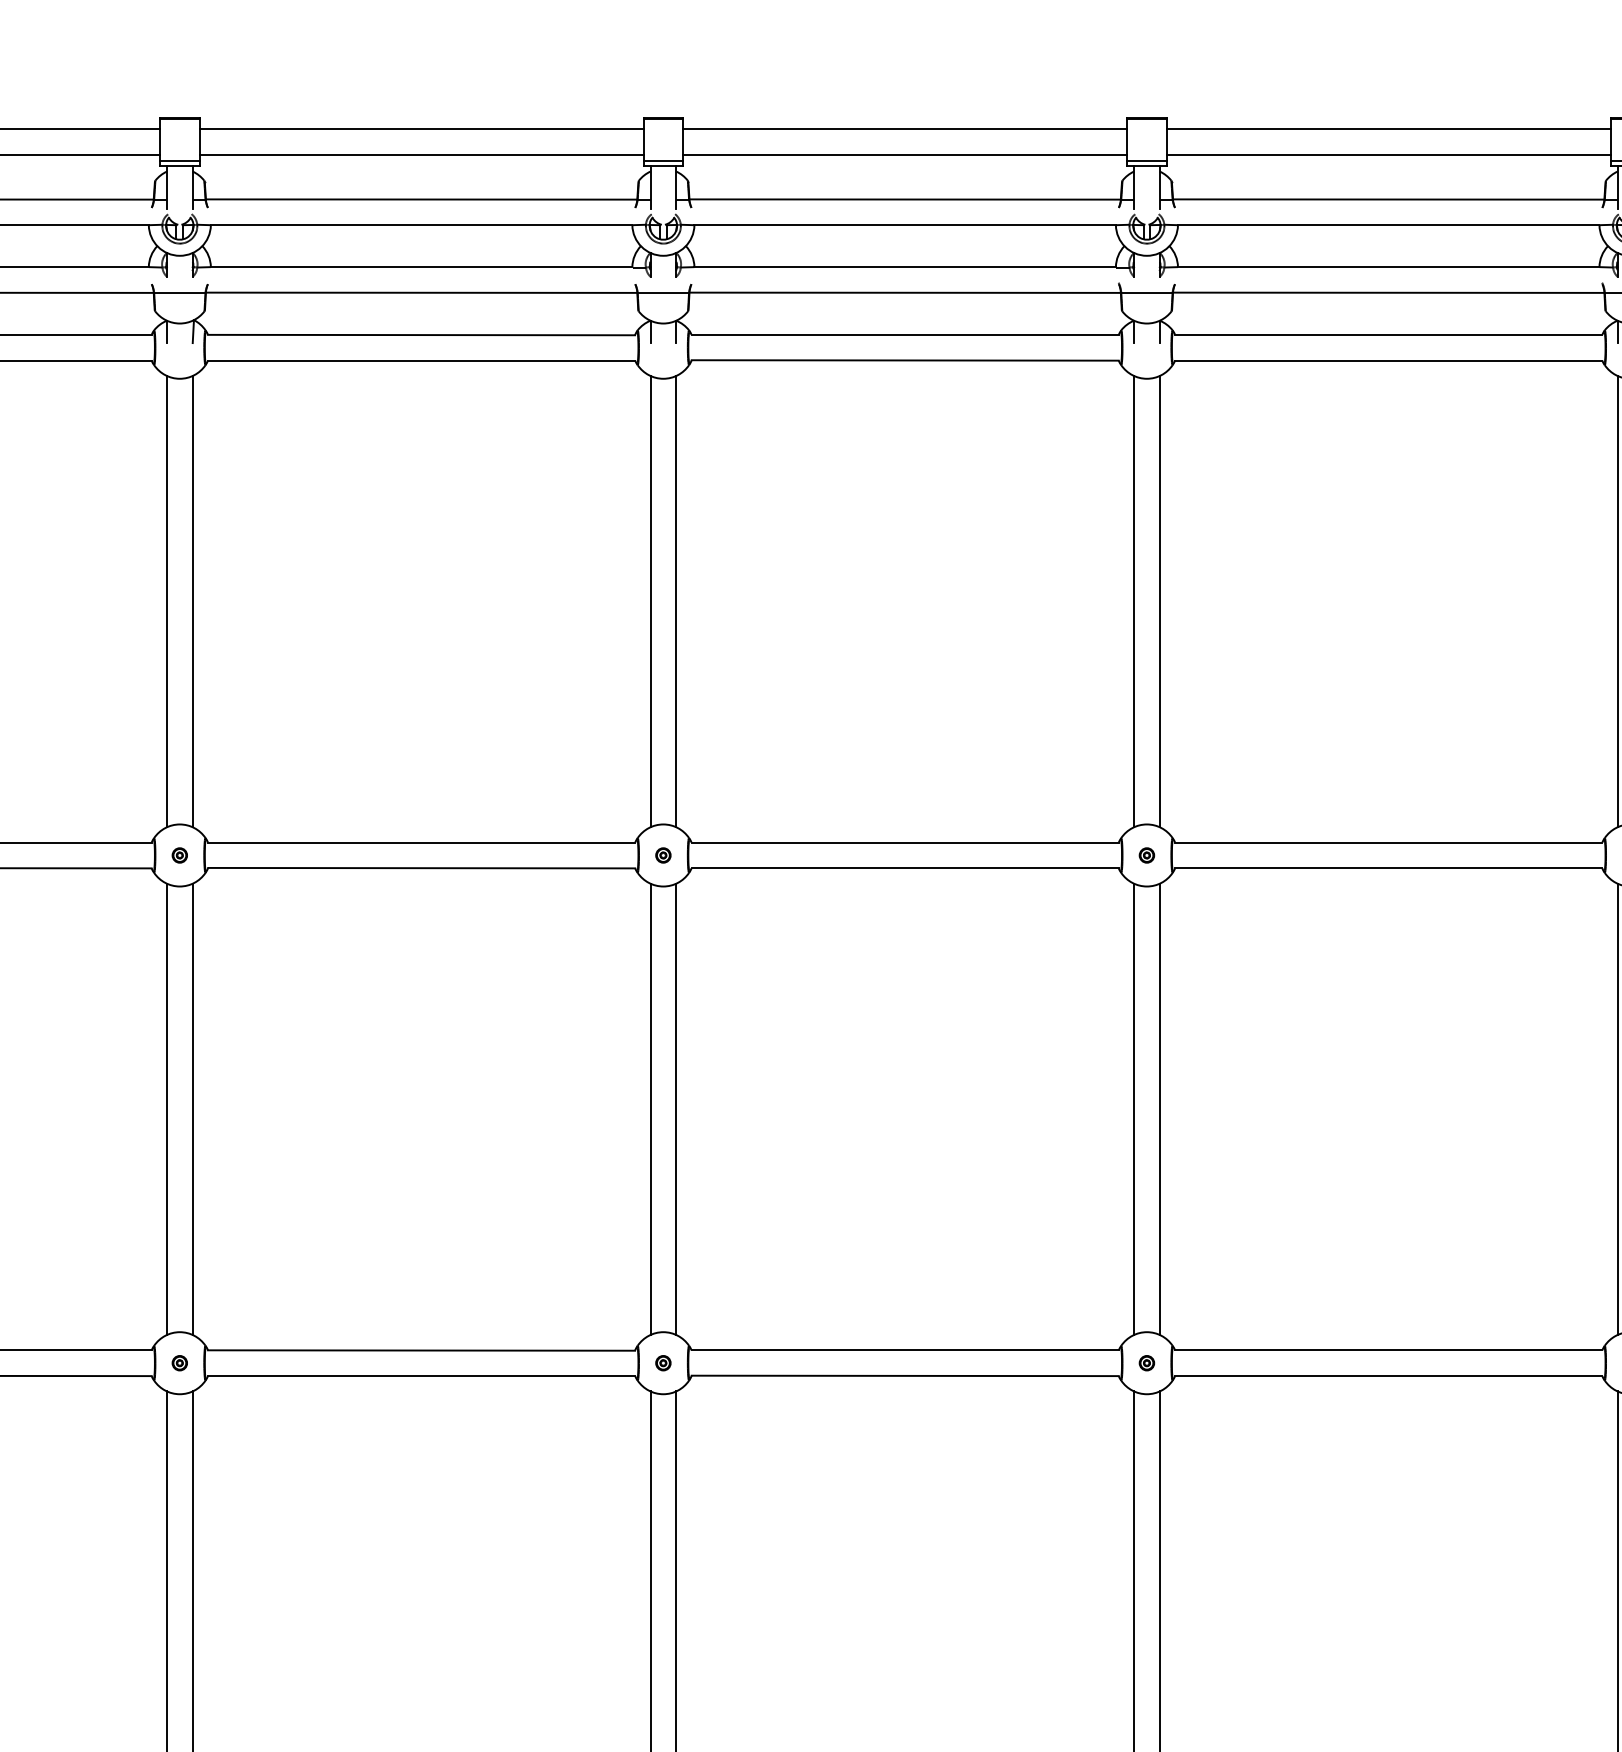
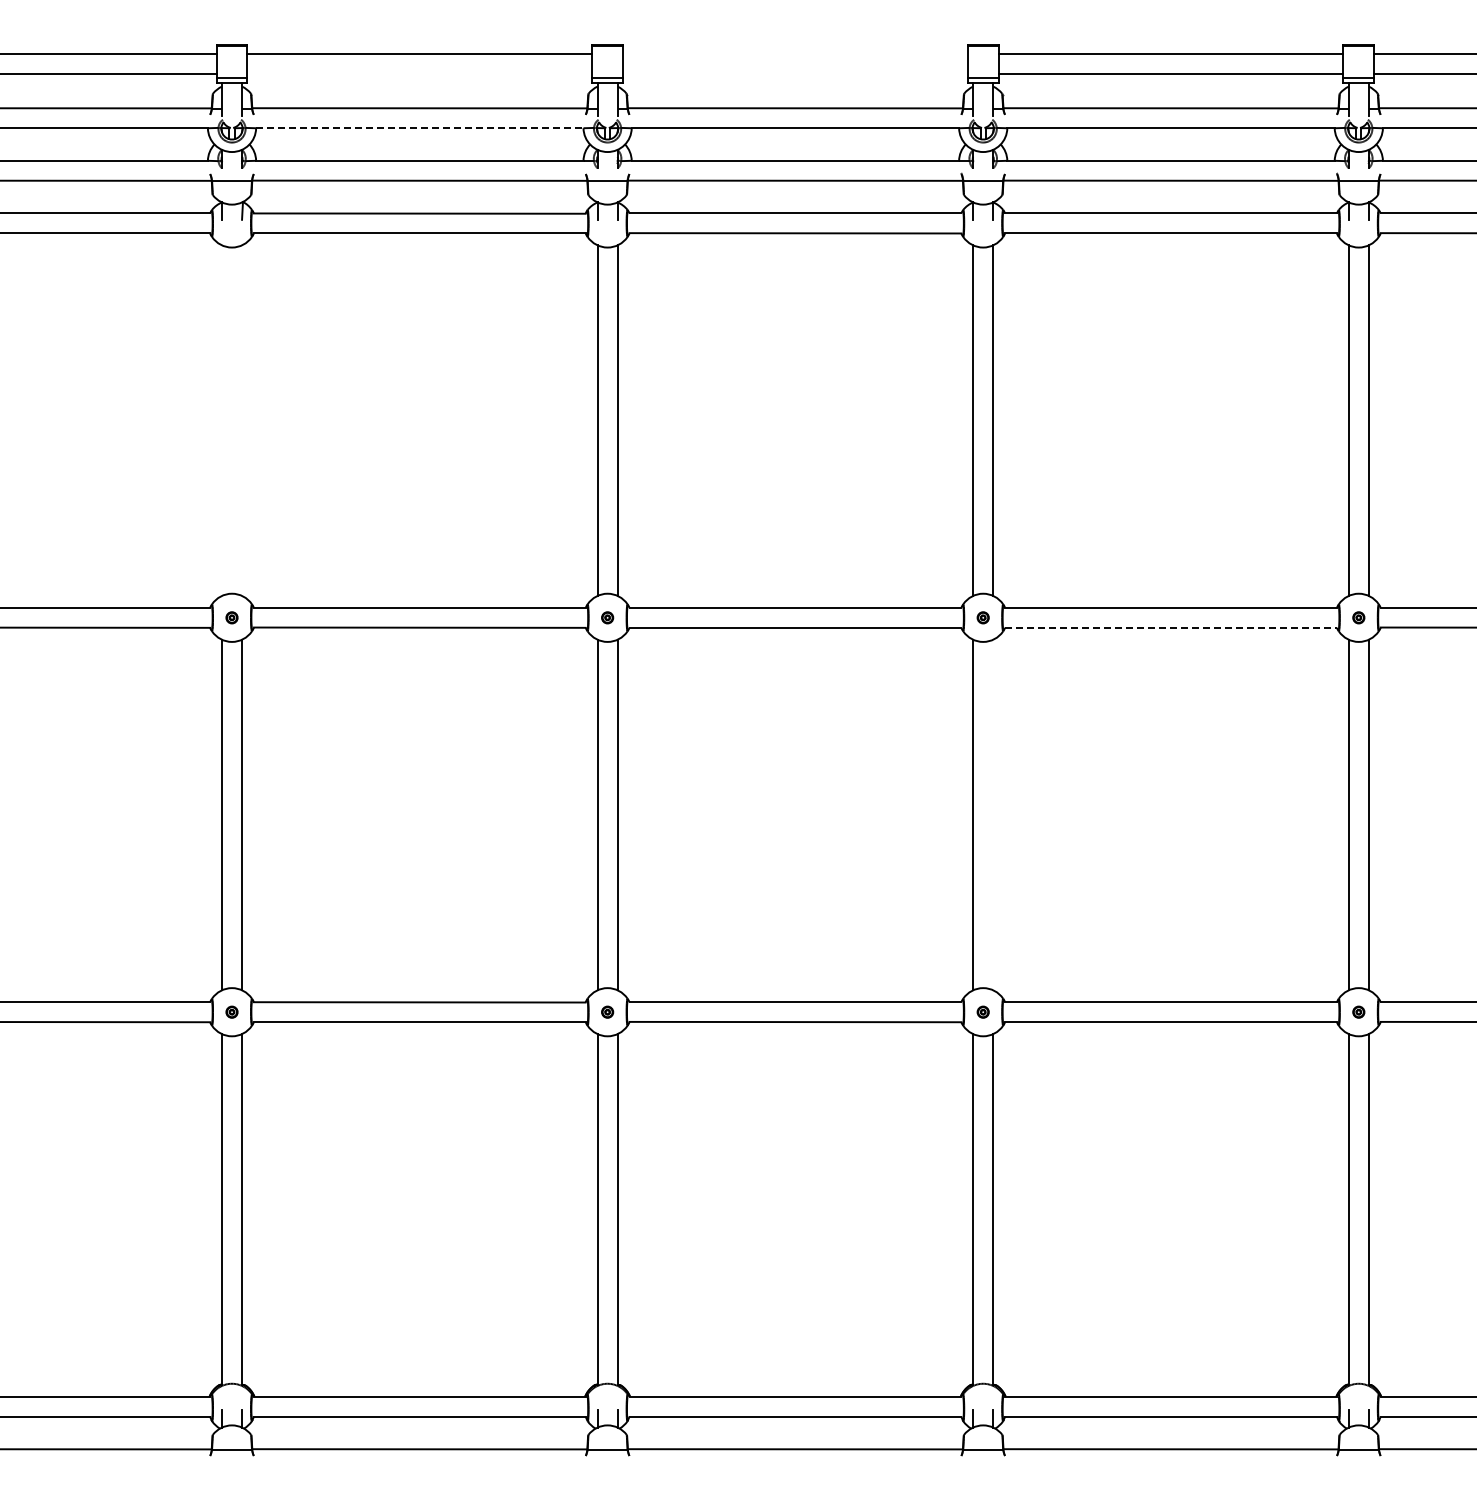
line: (903, 128) -> (794, 53), removed
line: (421, 154) -> (419, 73), removed
line: (903, 154) -> (794, 73), removed
line: (421, 225) -> (419, 128), solid -> dashed
line: (167, 601) -> (222, 420), removed
line: (193, 601) -> (242, 420), removed
line: (1389, 867) -> (1171, 627), solid -> dashed
line: (1160, 1108) -> (993, 814), removed

